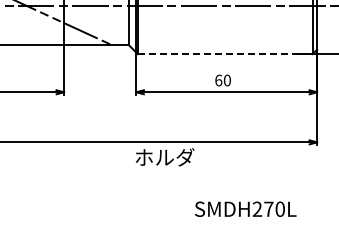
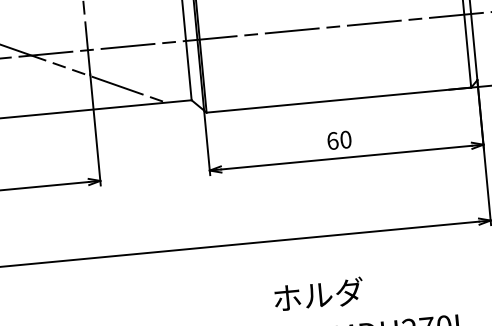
line: (225, 54) -> (339, 100), dashed -> solid
text: (165, 157) -> (319, 294), moved

